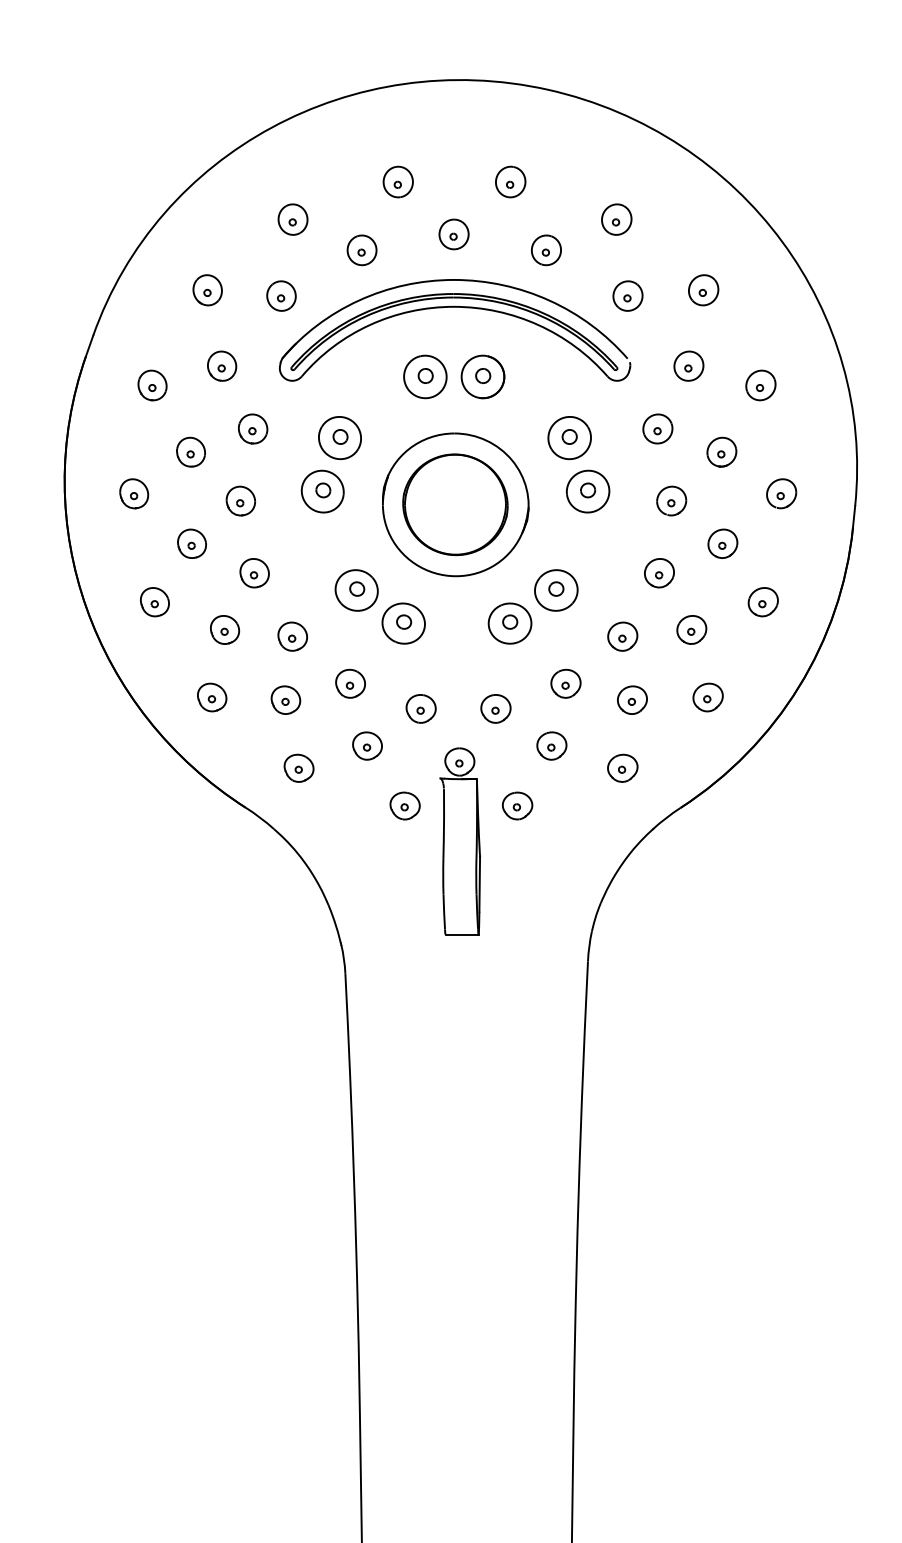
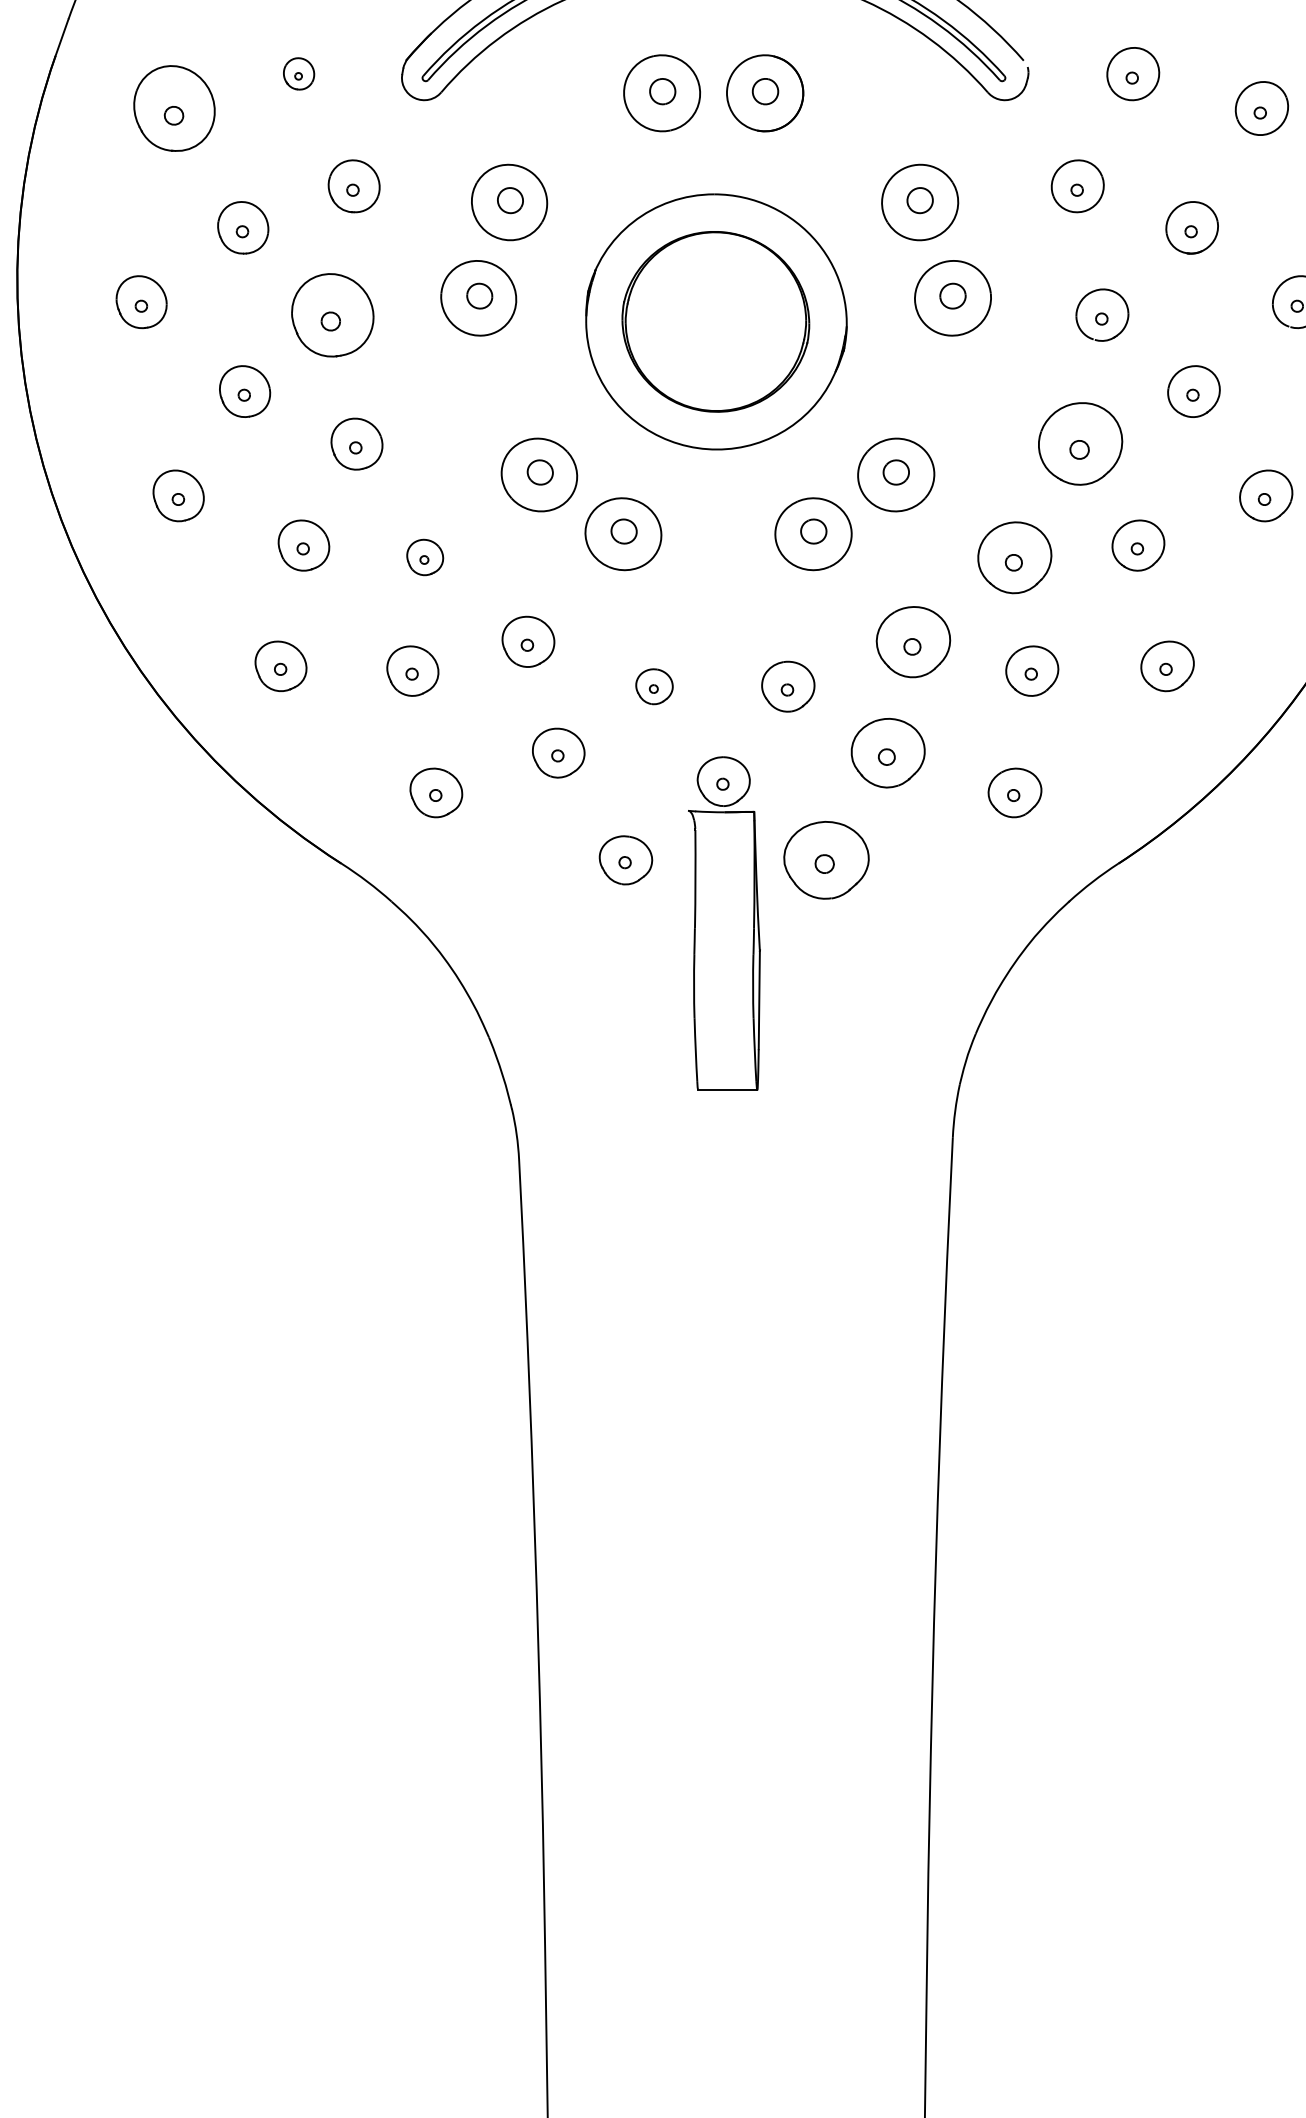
part: (222, 365) -> (299, 72), size x0.6
part: (152, 385) -> (174, 108), size x1.6
part: (240, 500) -> (331, 314), size x1.6
part: (659, 573) -> (1080, 444), size x1.6
part: (292, 636) -> (424, 557), size x0.7
part: (622, 636) -> (1014, 557), size x1.4
part: (565, 683) -> (912, 641), size x1.4
part: (420, 708) -> (653, 685), size x0.7
part: (551, 745) -> (887, 752), size x1.4
part: (517, 805) -> (826, 859), size x1.6

